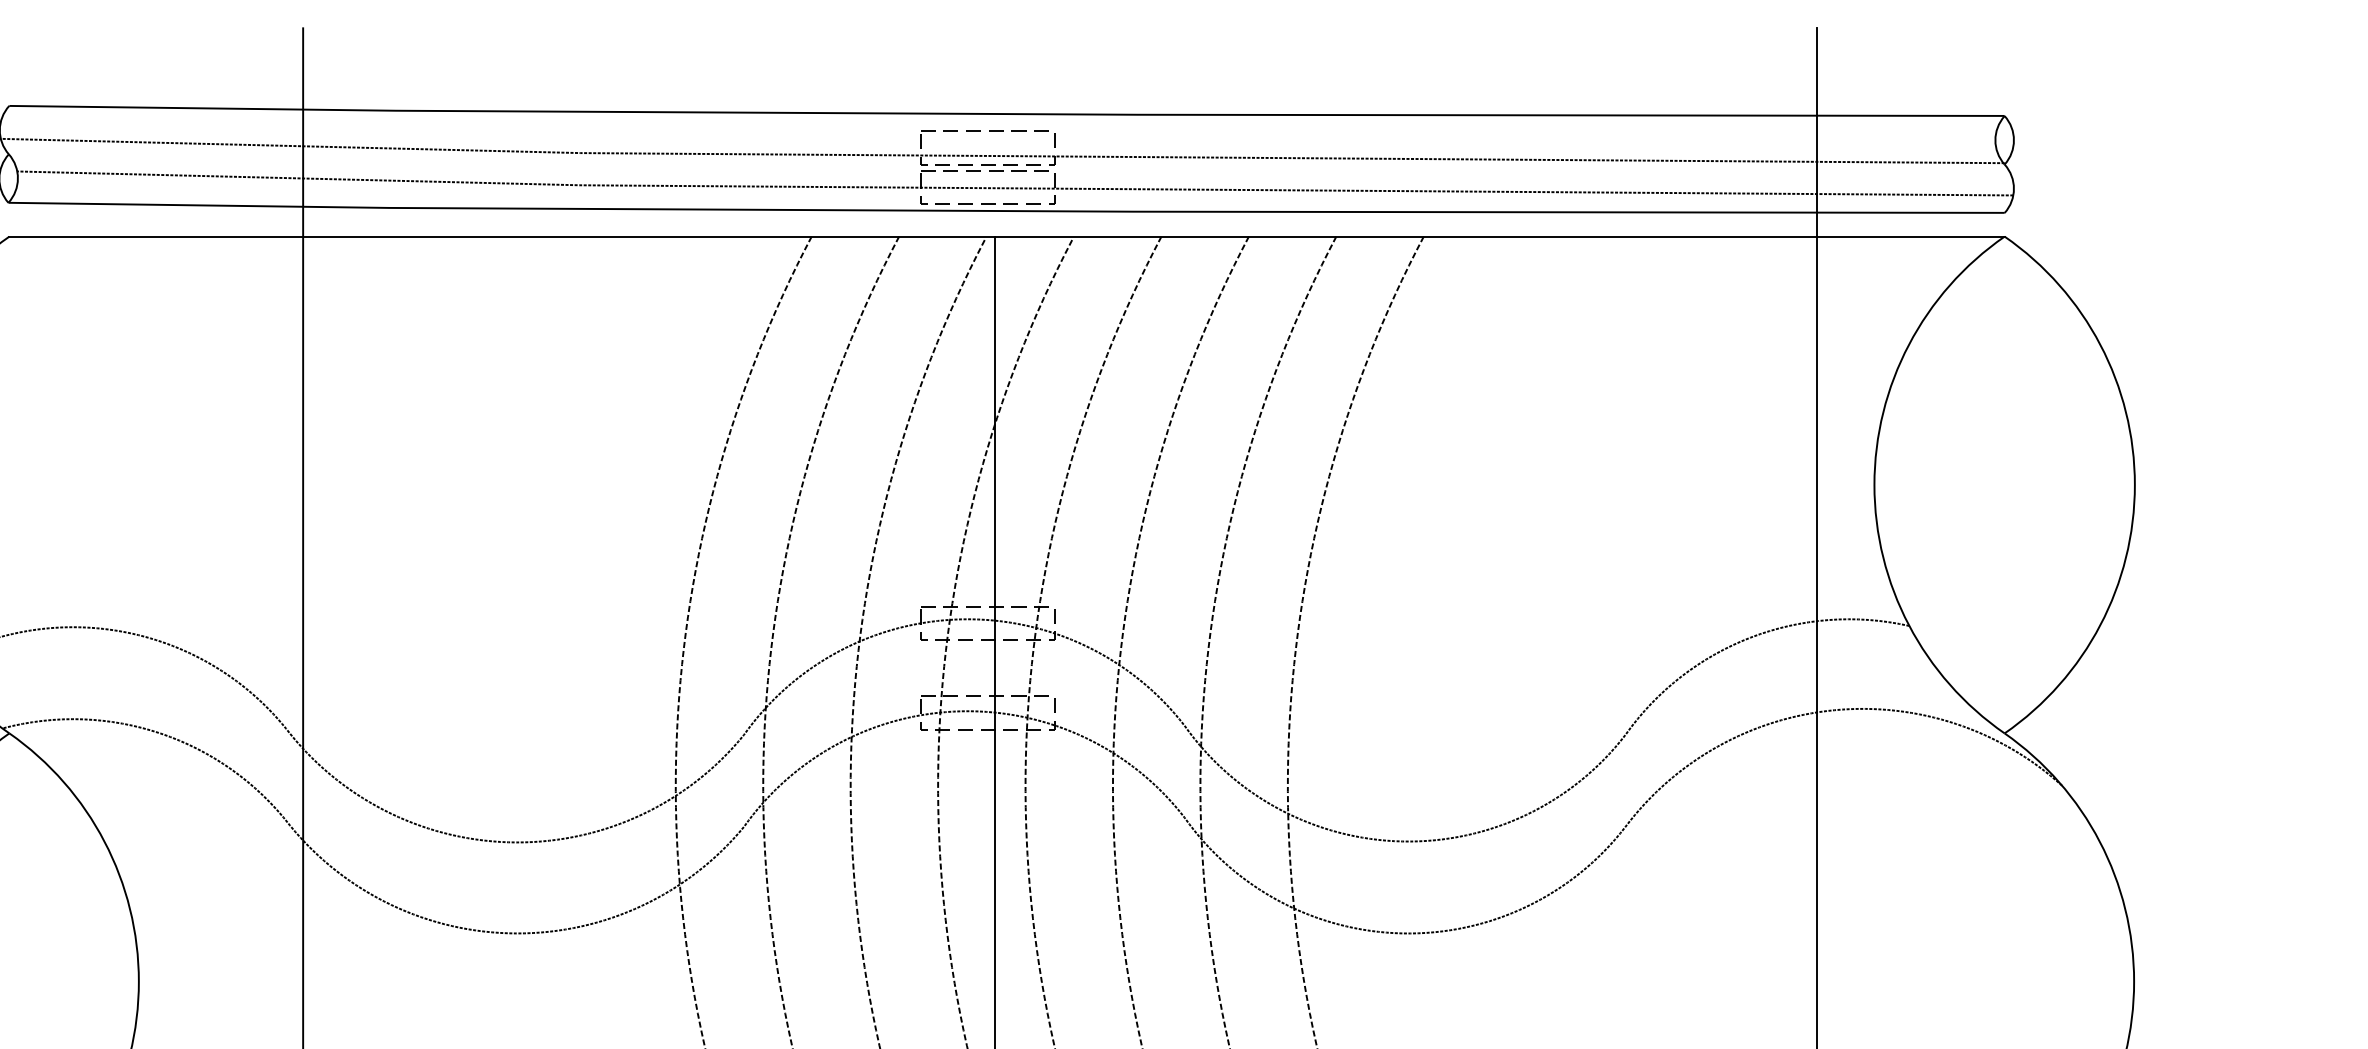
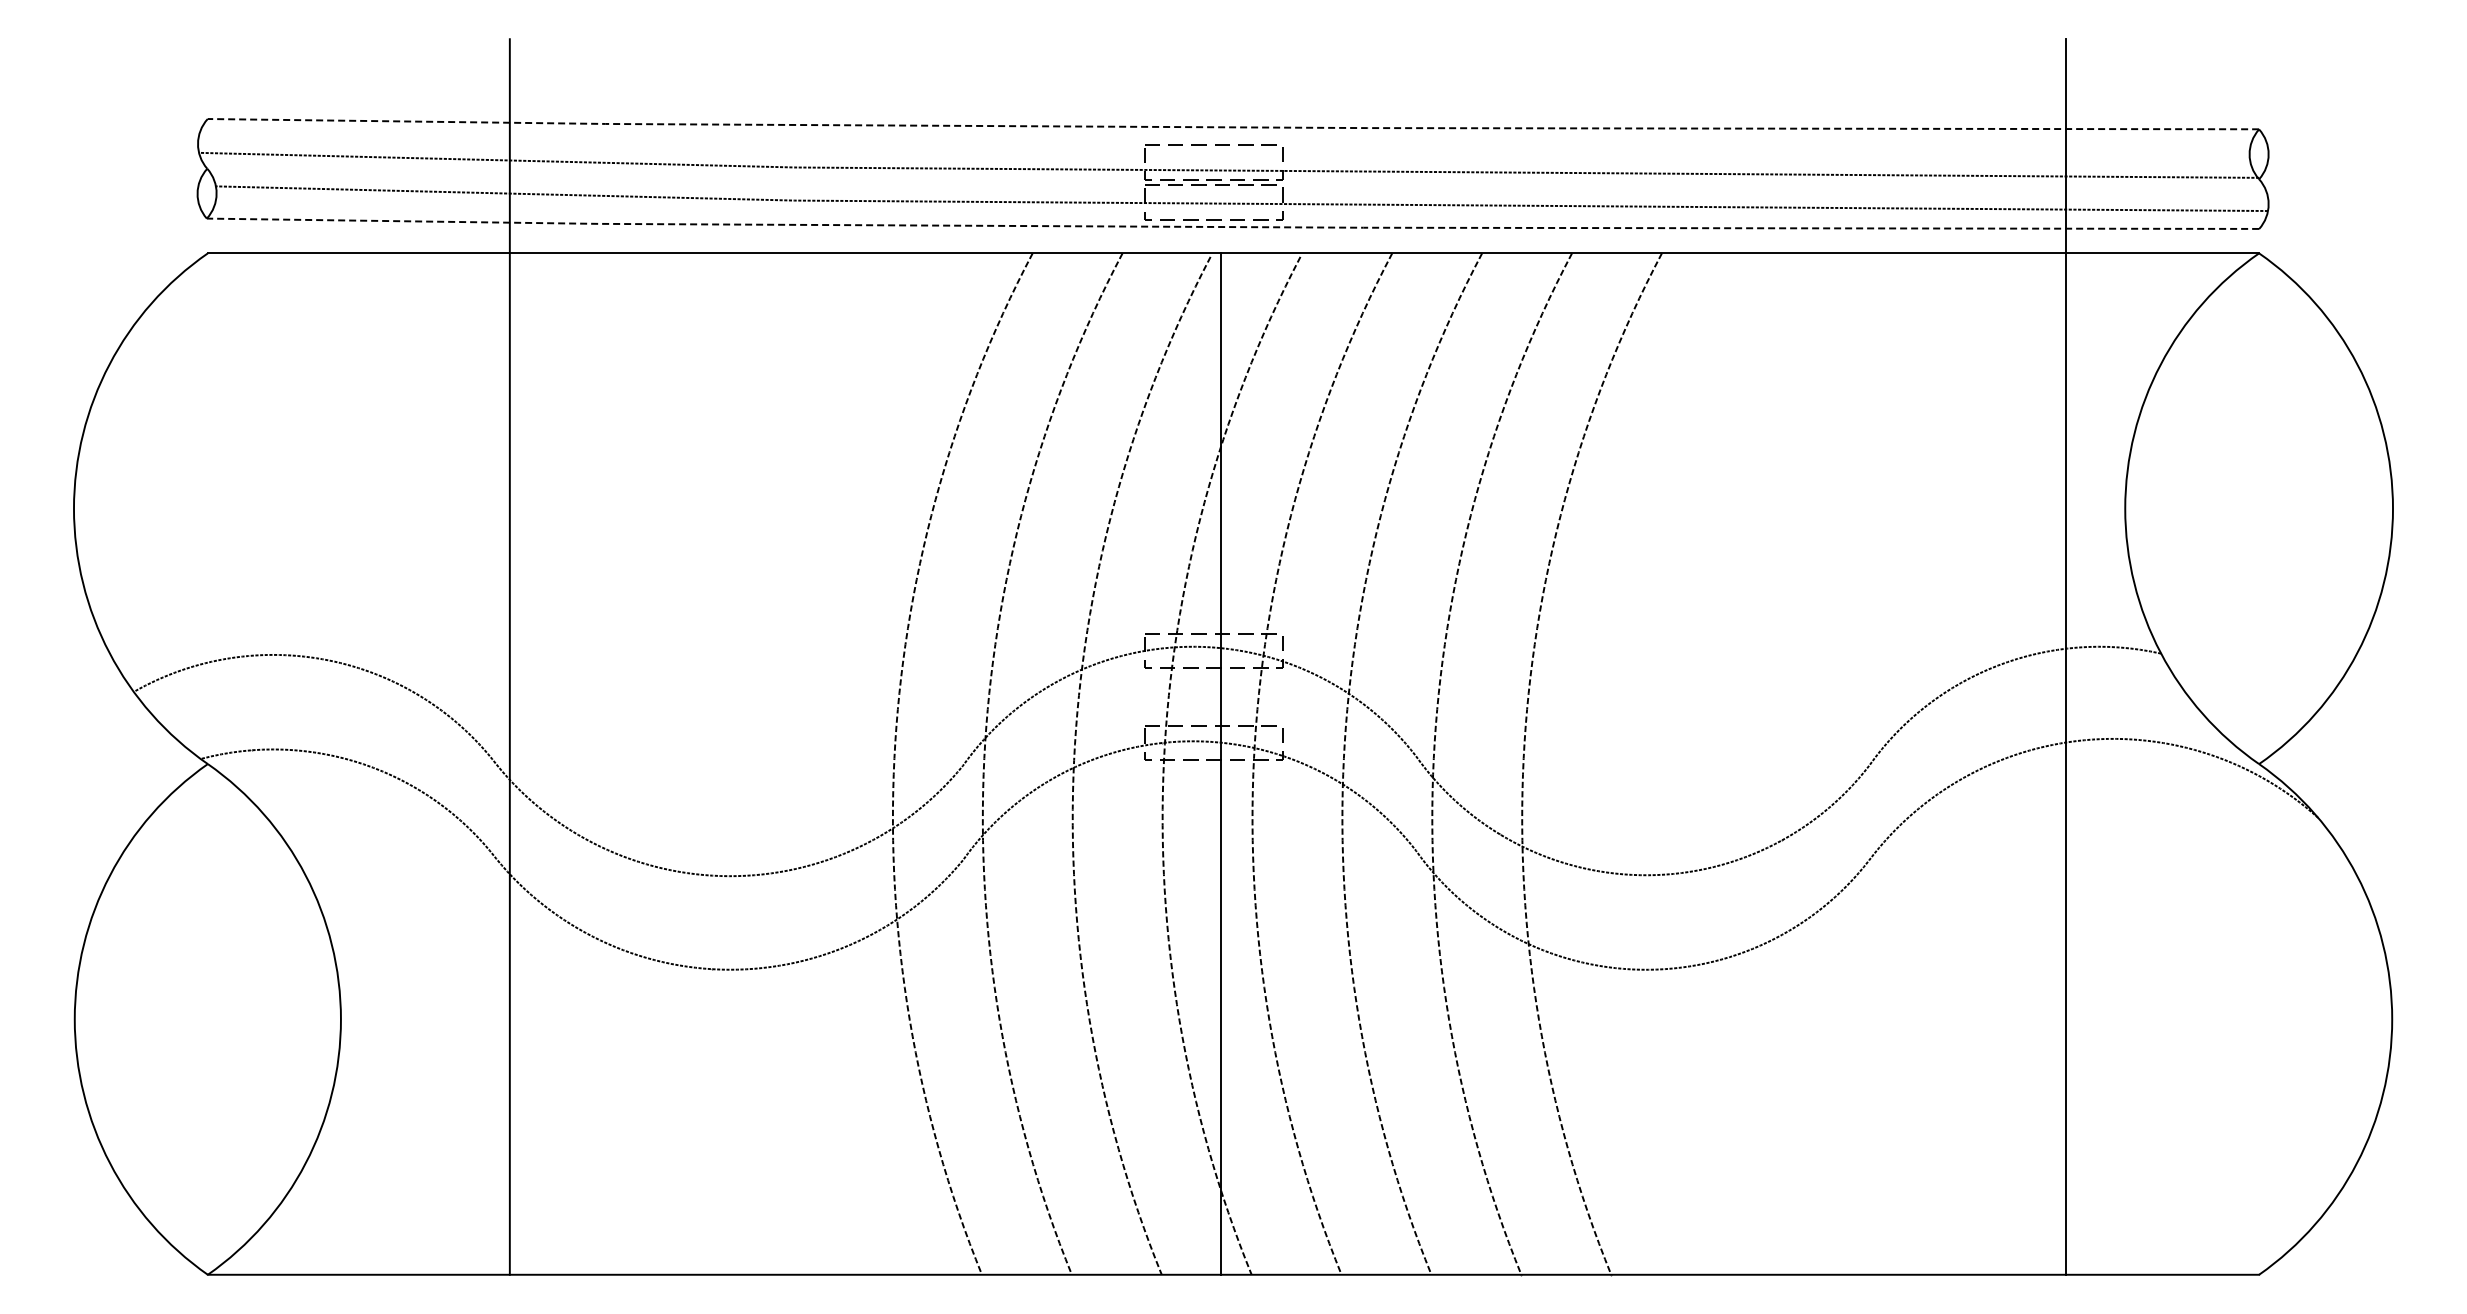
line: (1006, 114) -> (1232, 127), solid -> dashed
line: (1006, 211) -> (1232, 227), solid -> dashed

